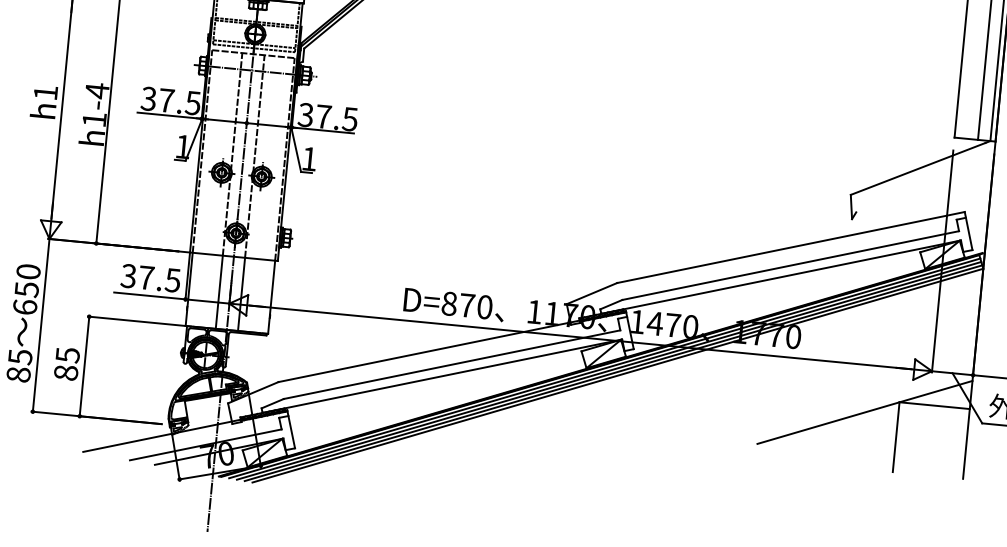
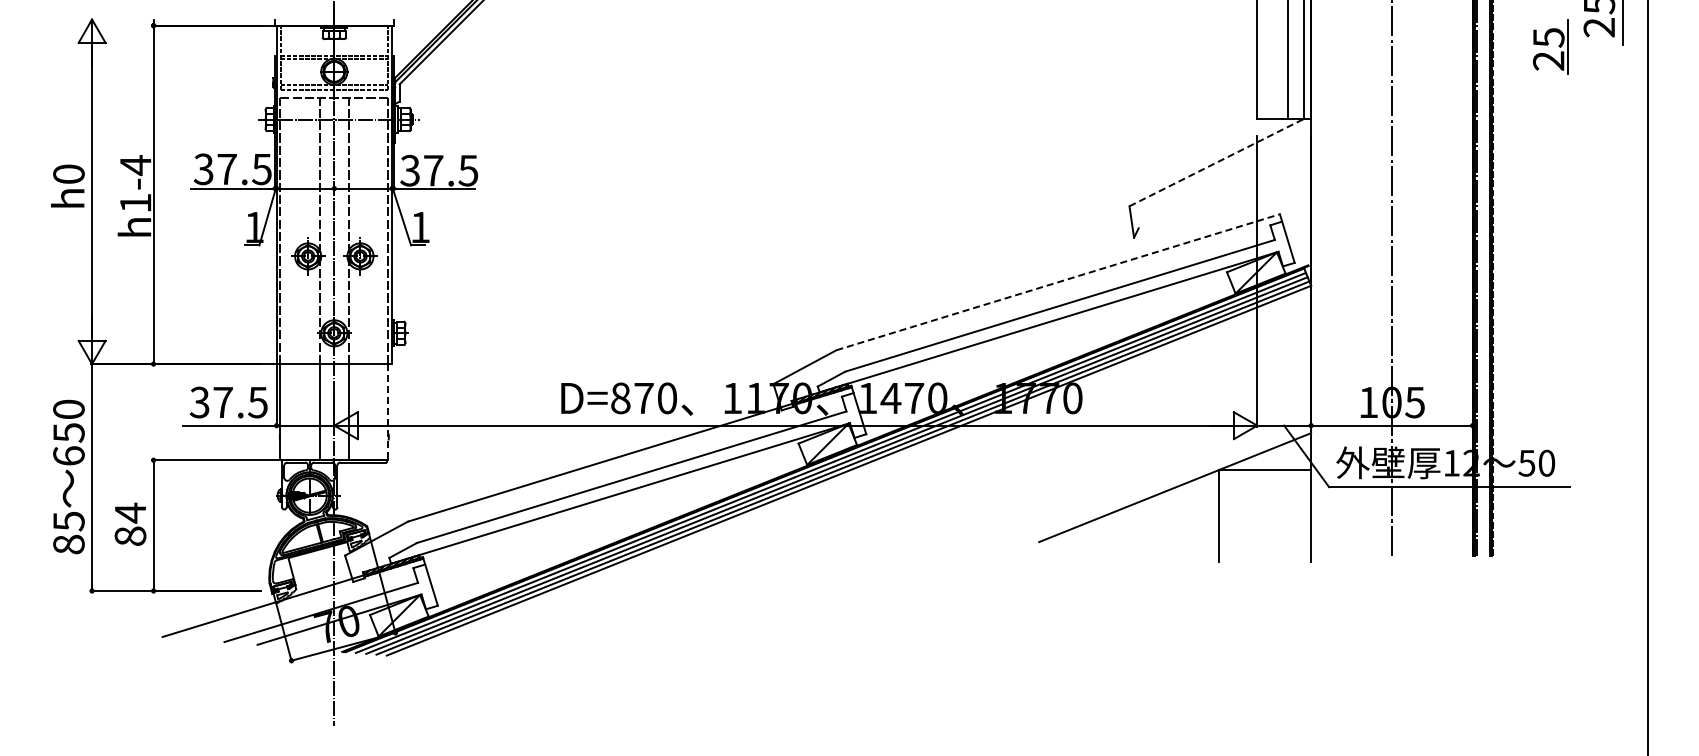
text: (45, 92) -> (68, 173), h1 -> h0
line: (918, 168) -> (1214, 163), solid -> dashed
line: (791, 247) -> (1058, 282), solid -> dashed
line: (271, 297) -> (388, 412), solid -> dashed
text: (67, 354) -> (130, 512), 85 -> 84

